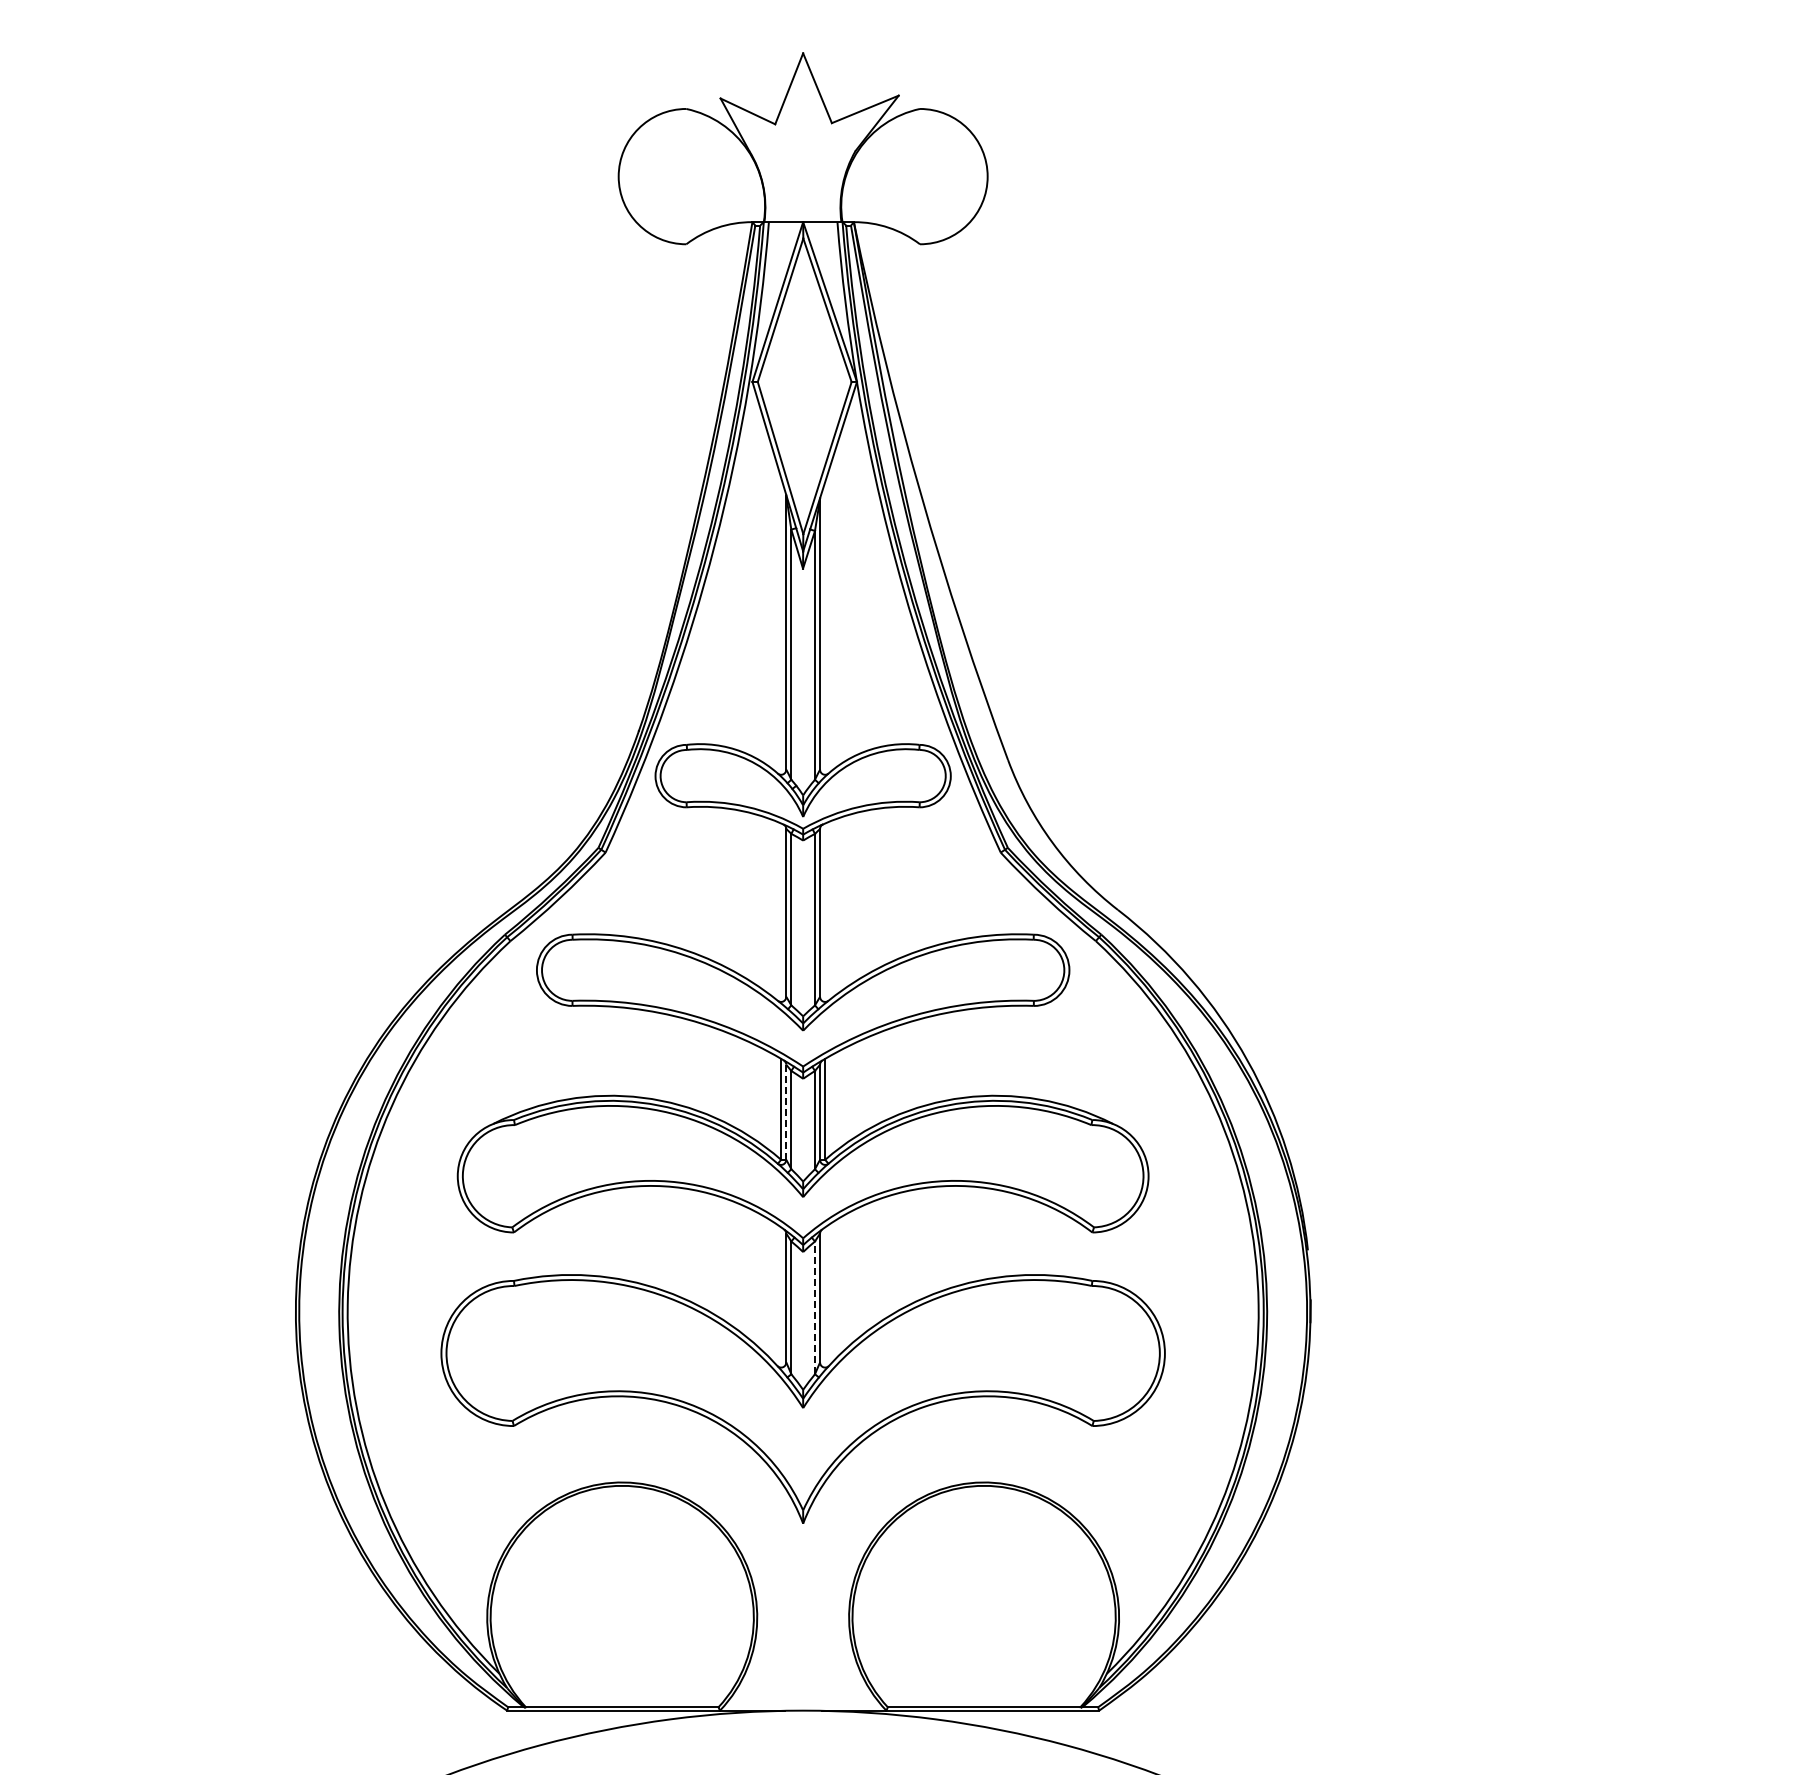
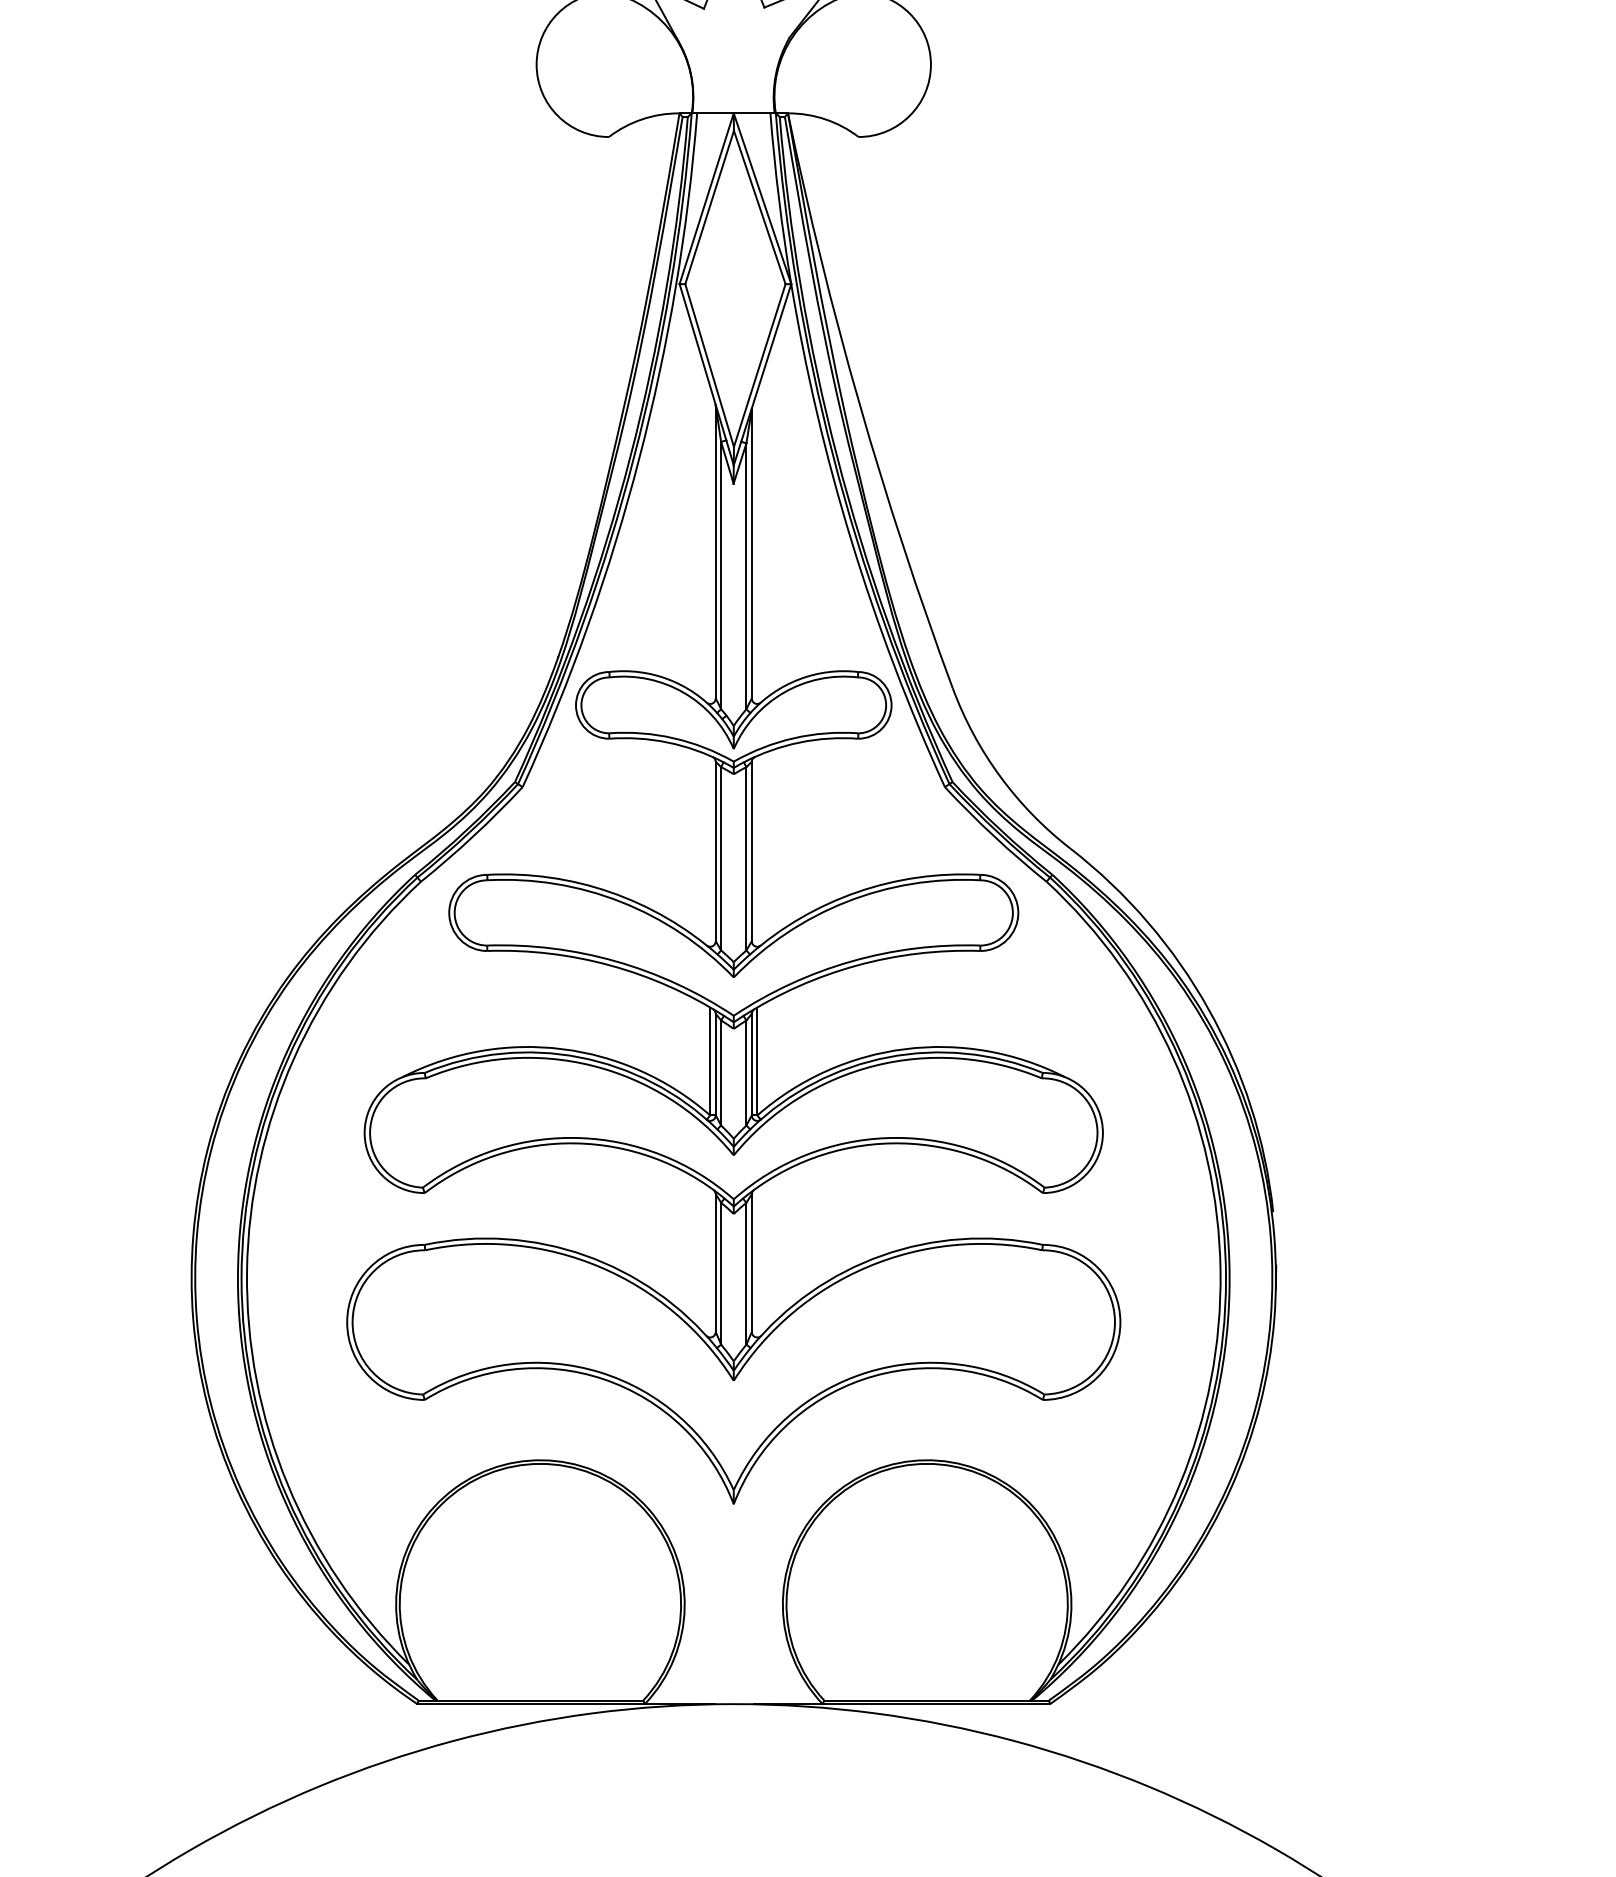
line: (786, 1112) -> (715, 1064), dashed -> solid
line: (815, 1307) -> (746, 1273), dashed -> solid

